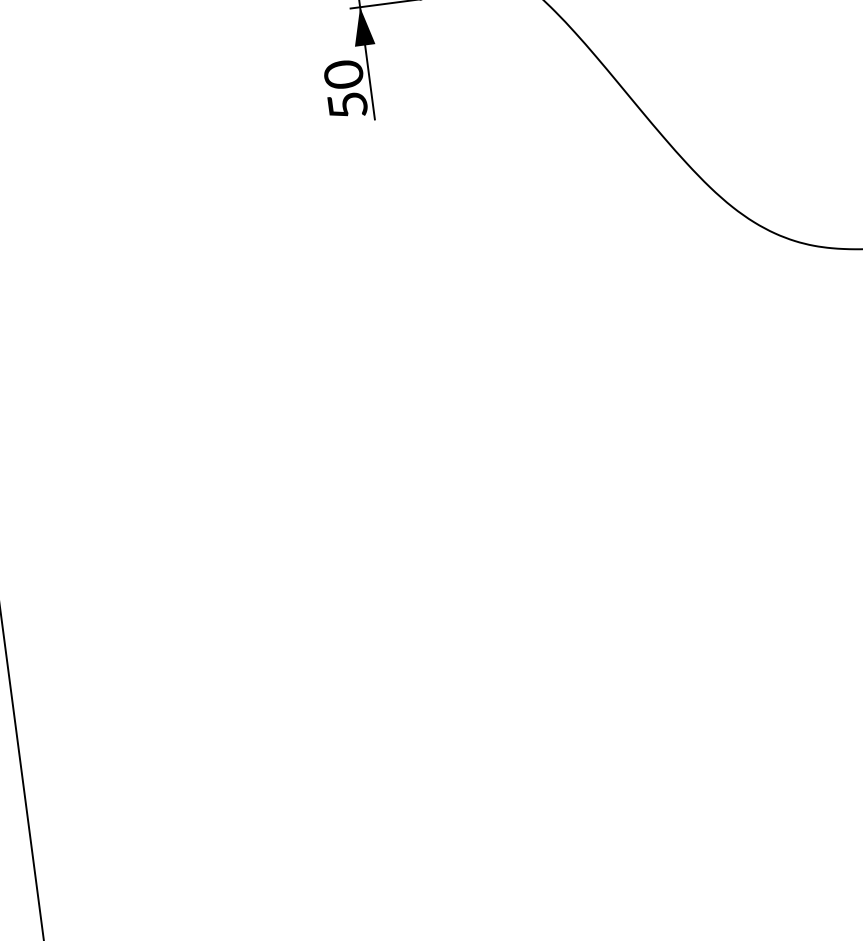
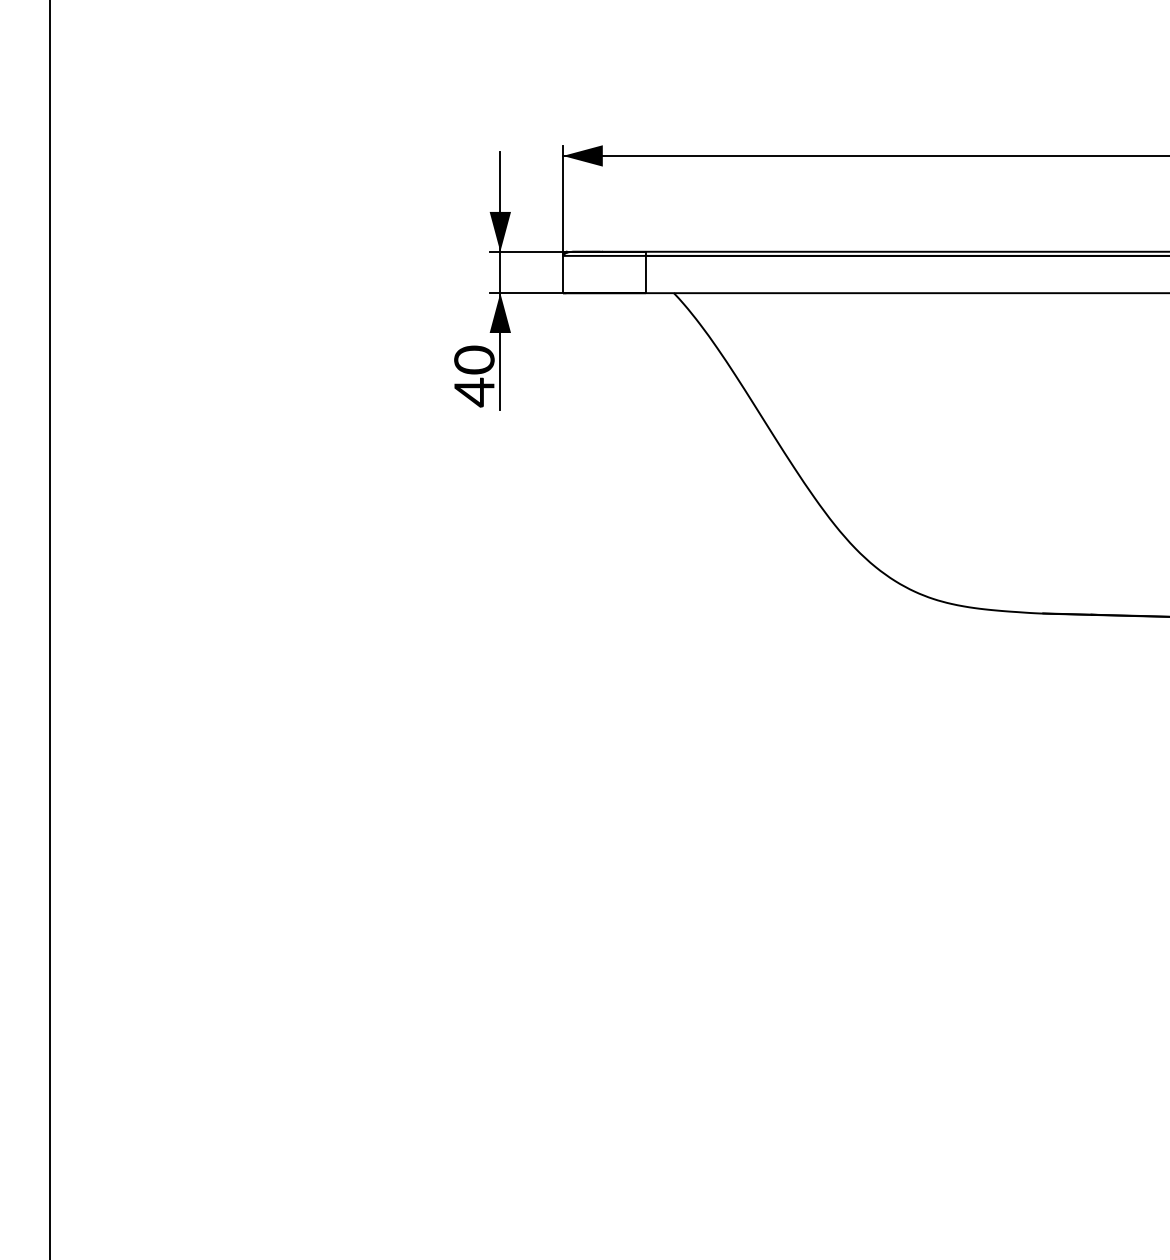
text: (347, 105) -> (474, 392), 50 -> 40

